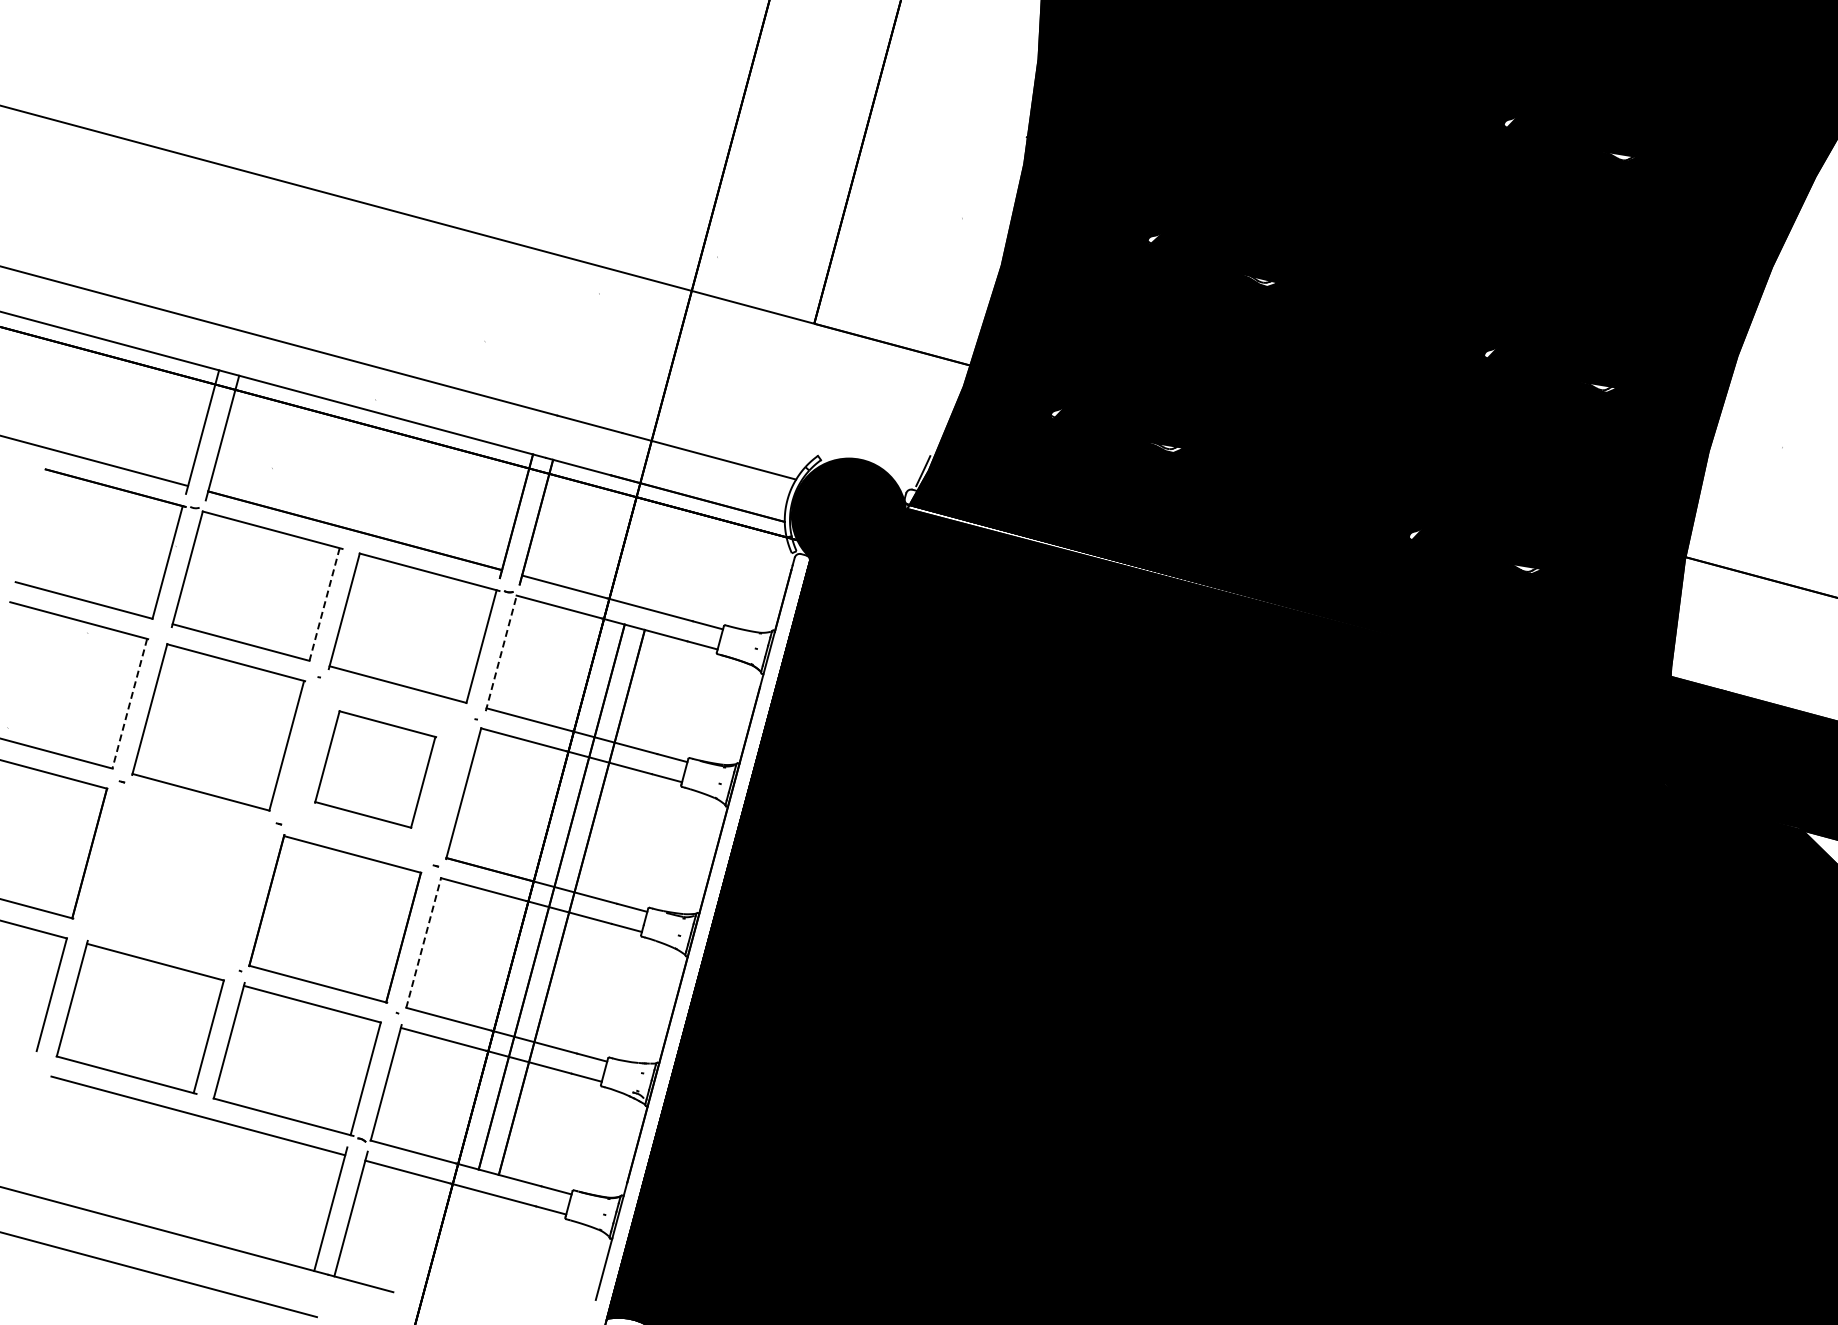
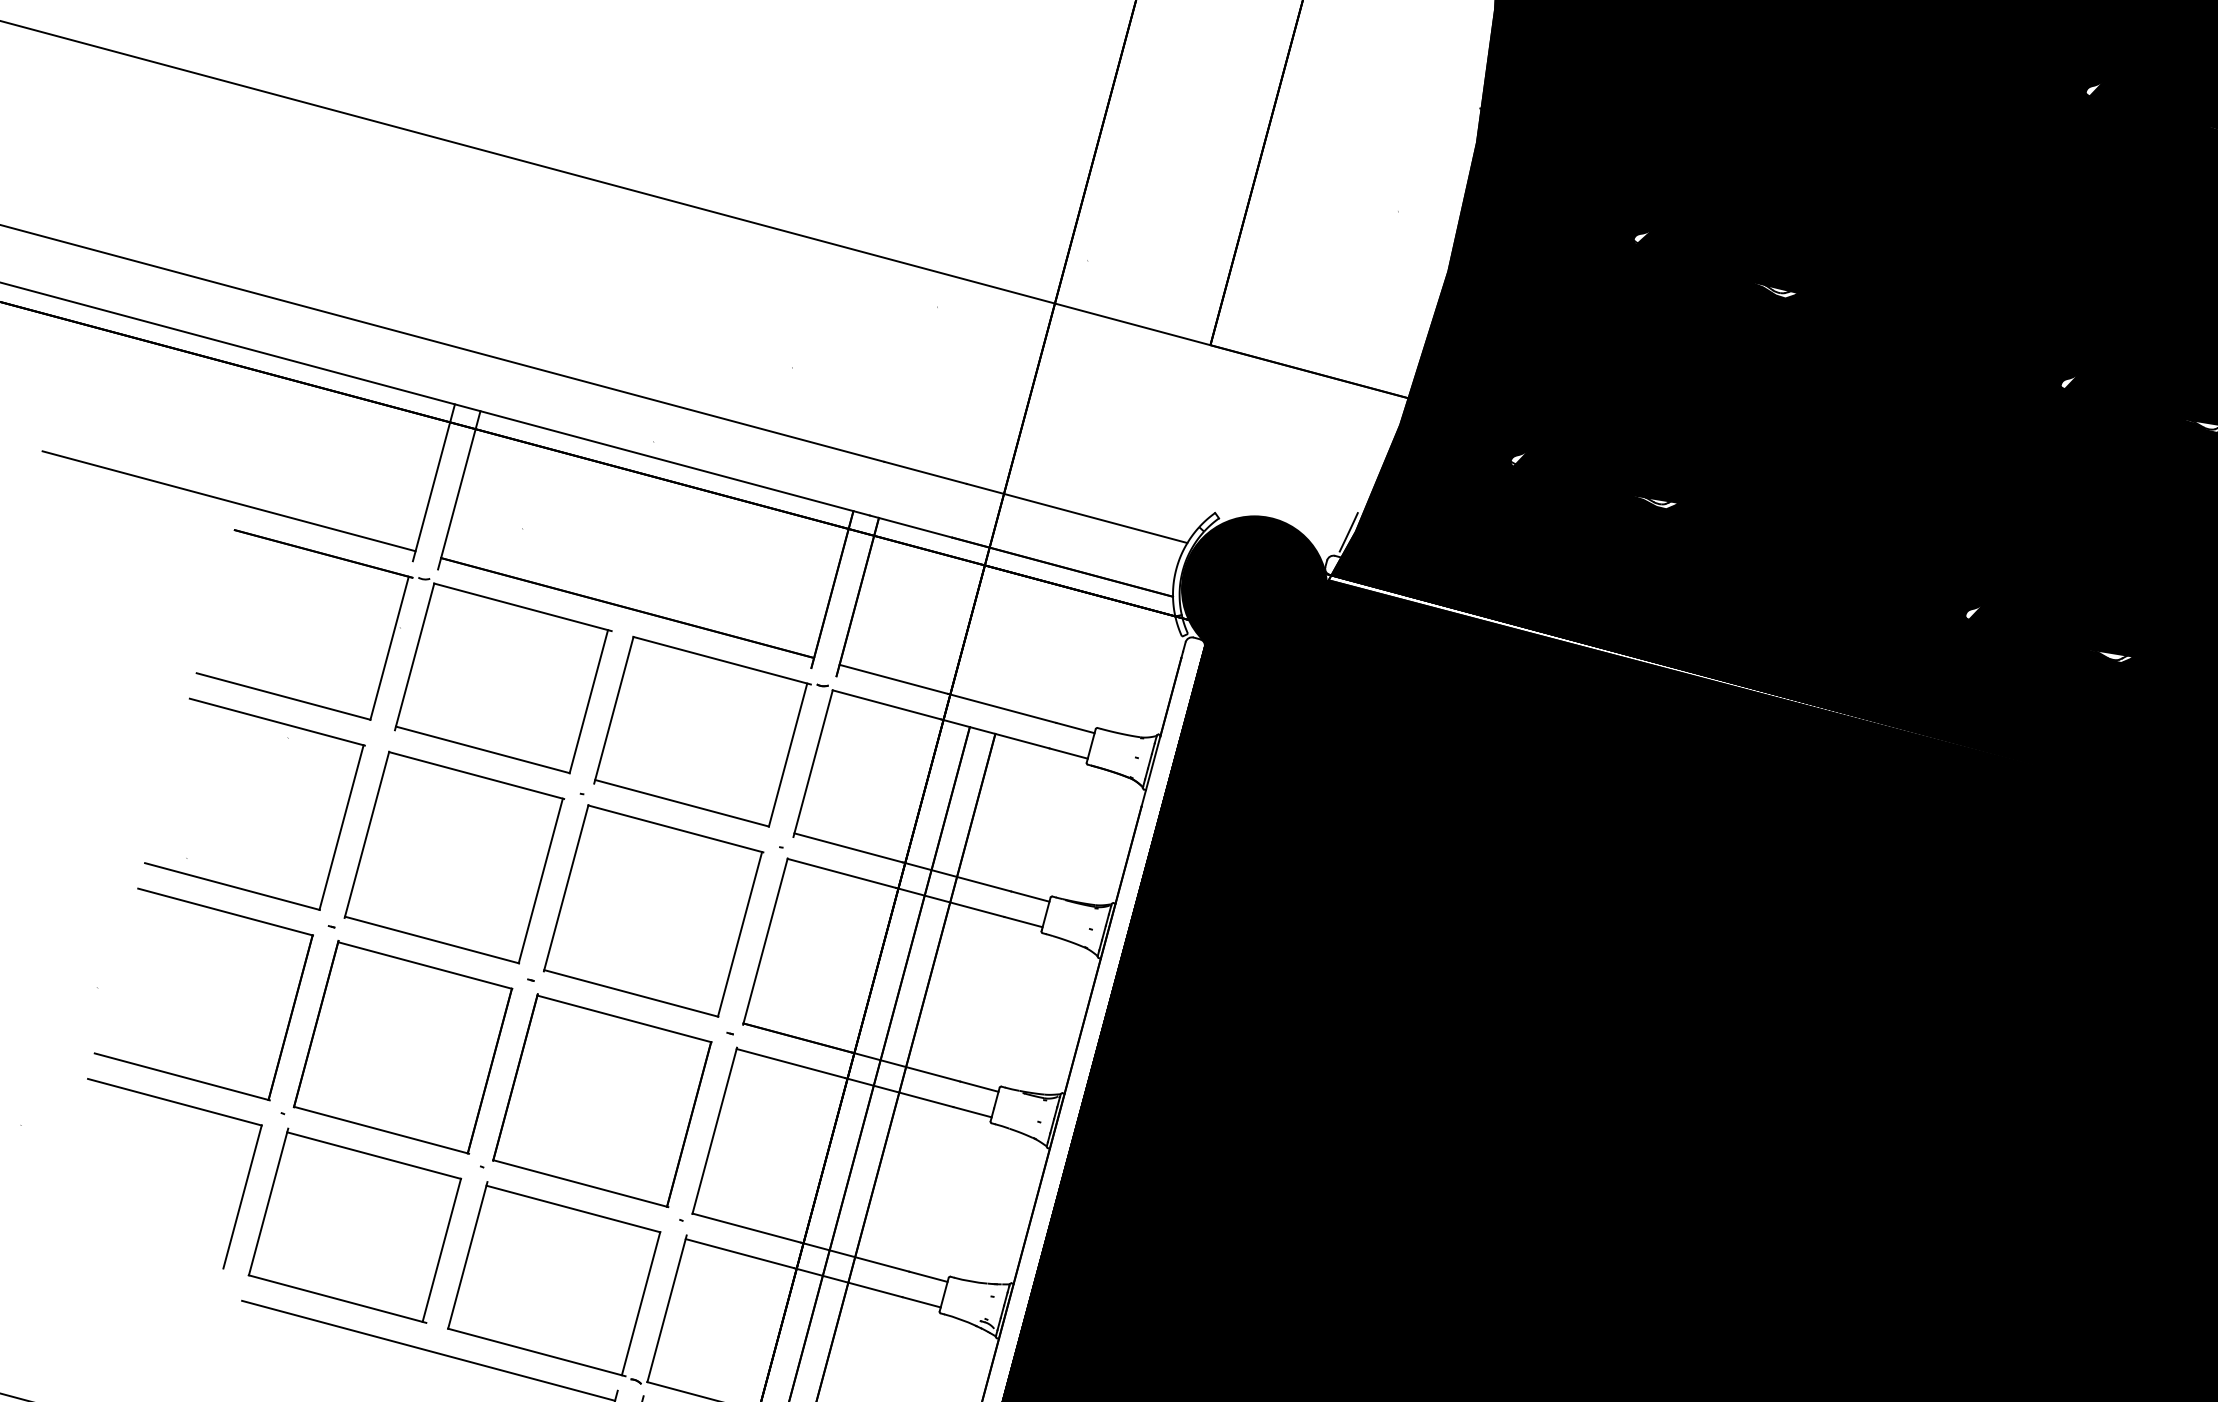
line: (324, 605) -> (588, 702), dashed -> solid
line: (501, 653) -> (813, 763), dashed -> solid
line: (129, 704) -> (341, 828), dashed -> solid
part: (375, 769) -> (653, 911), size x1.43
part: (173, 876) -> (397, 1046), added
line: (423, 942) -> (714, 1130), dashed -> solid

